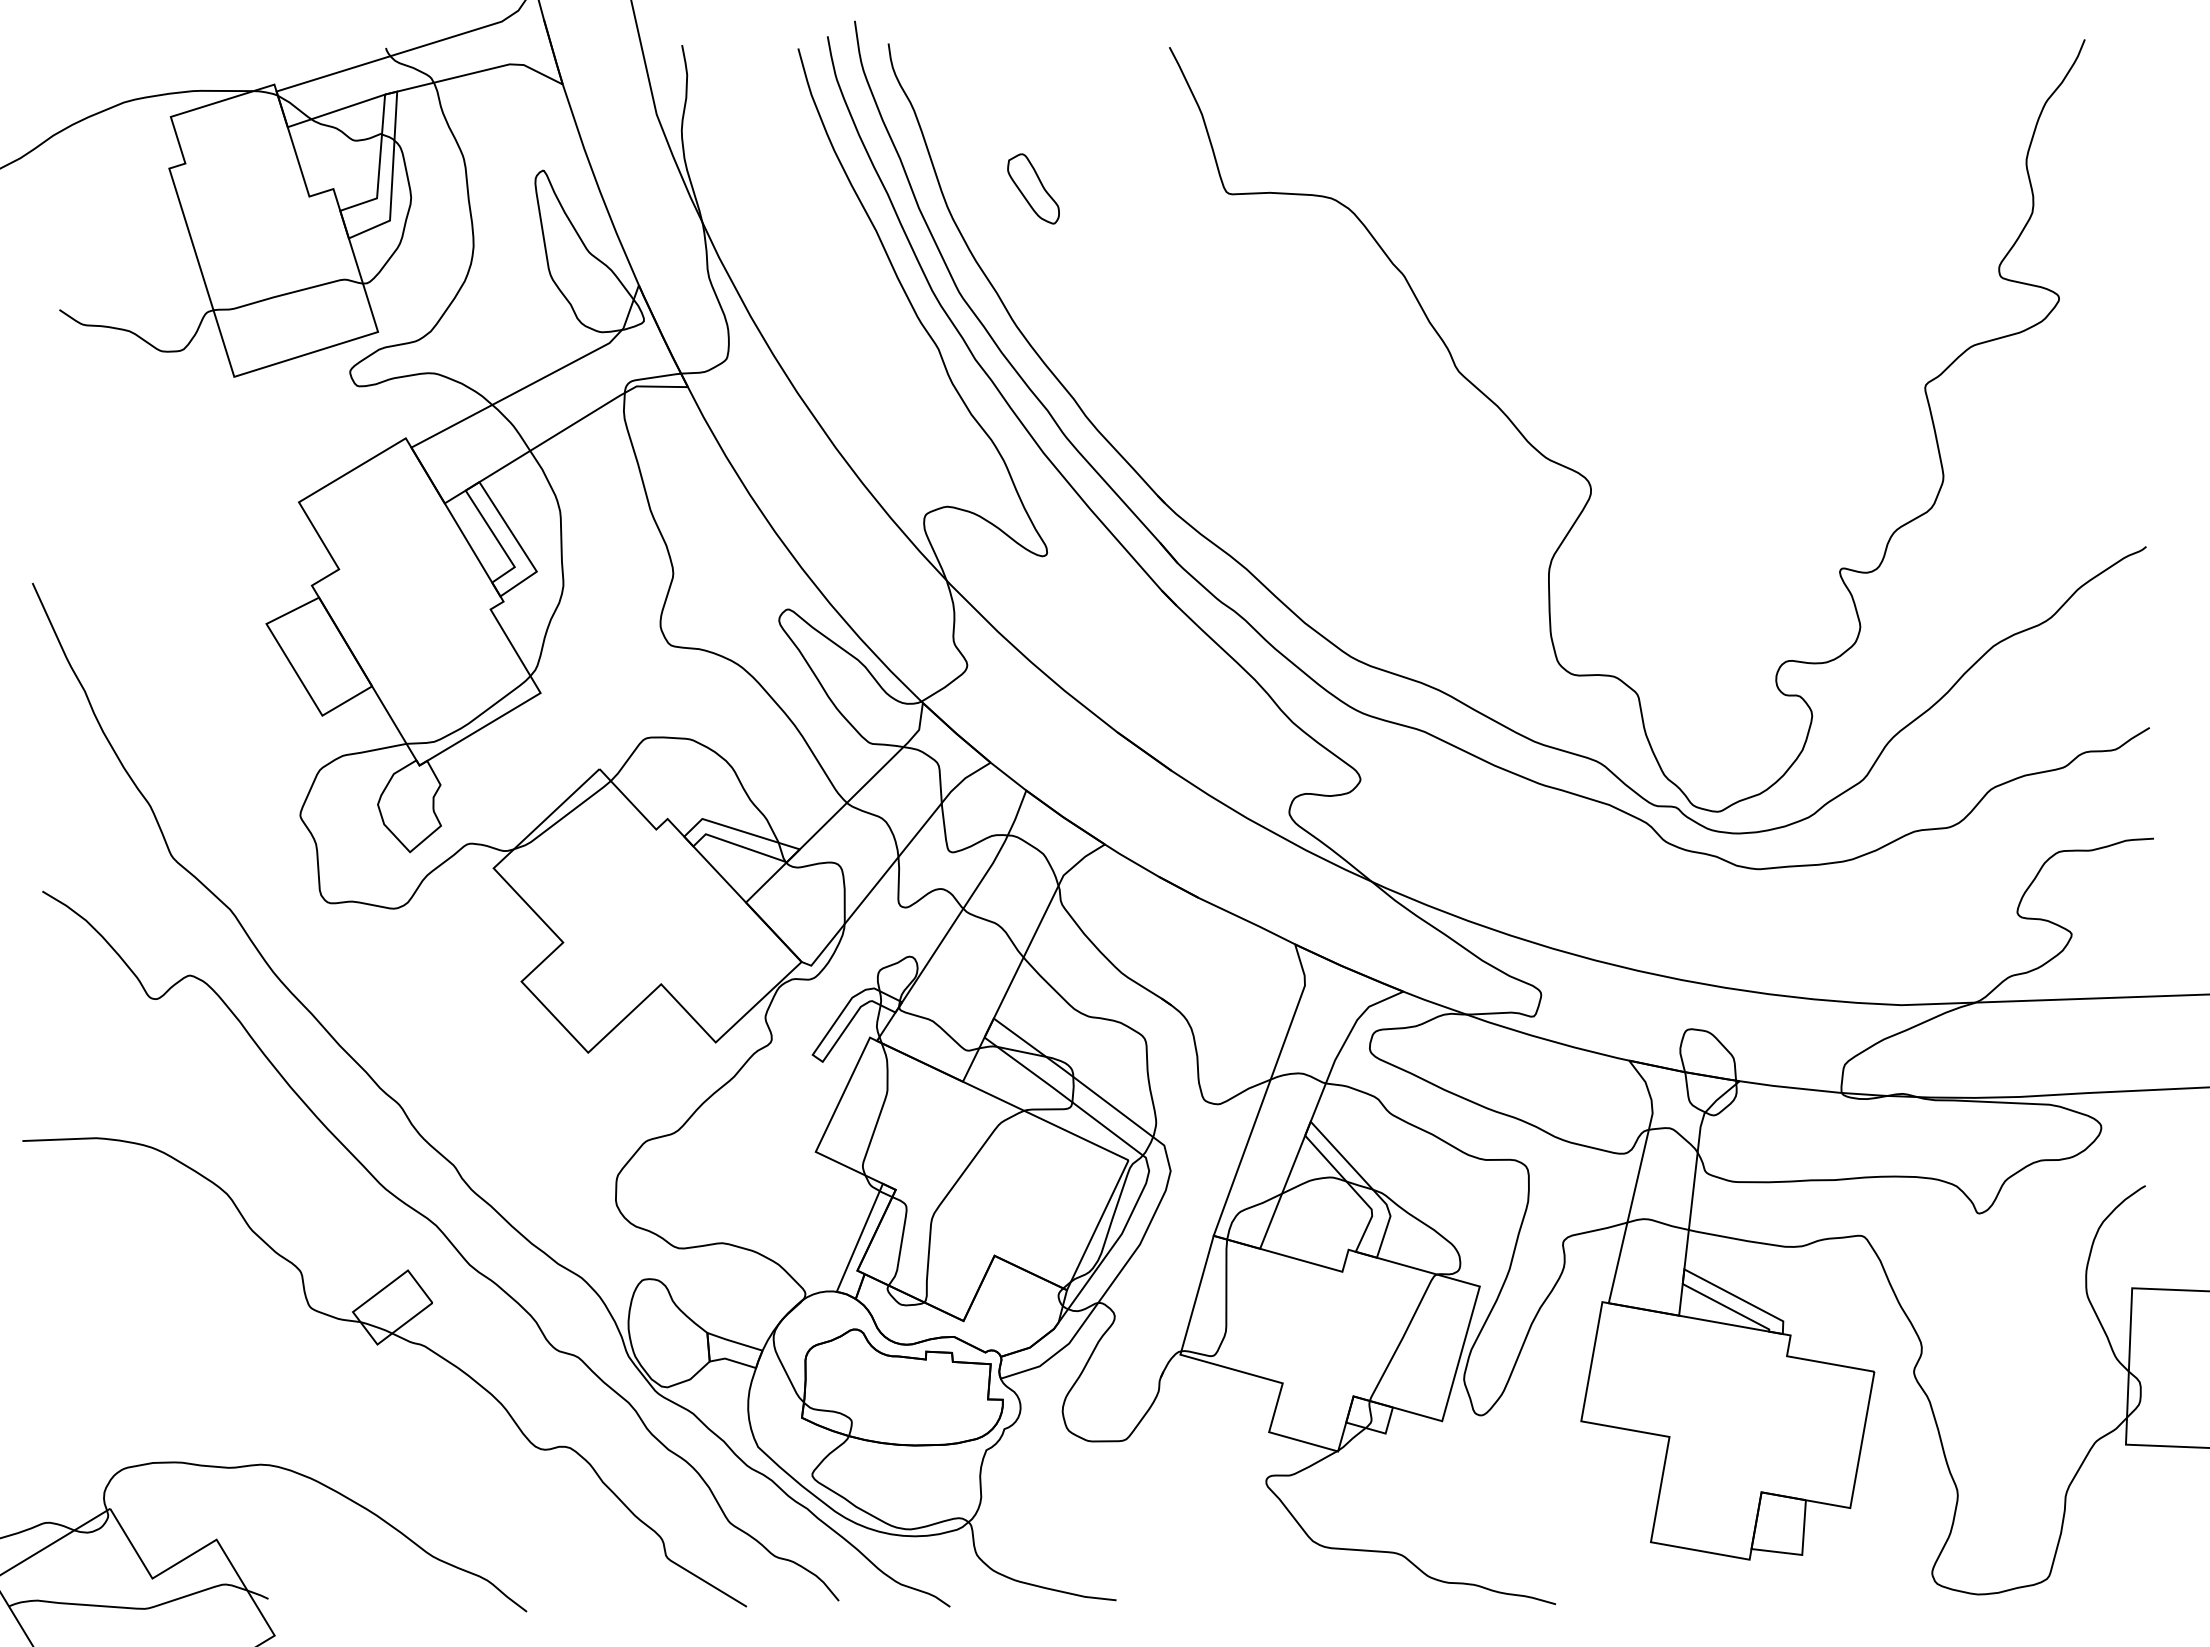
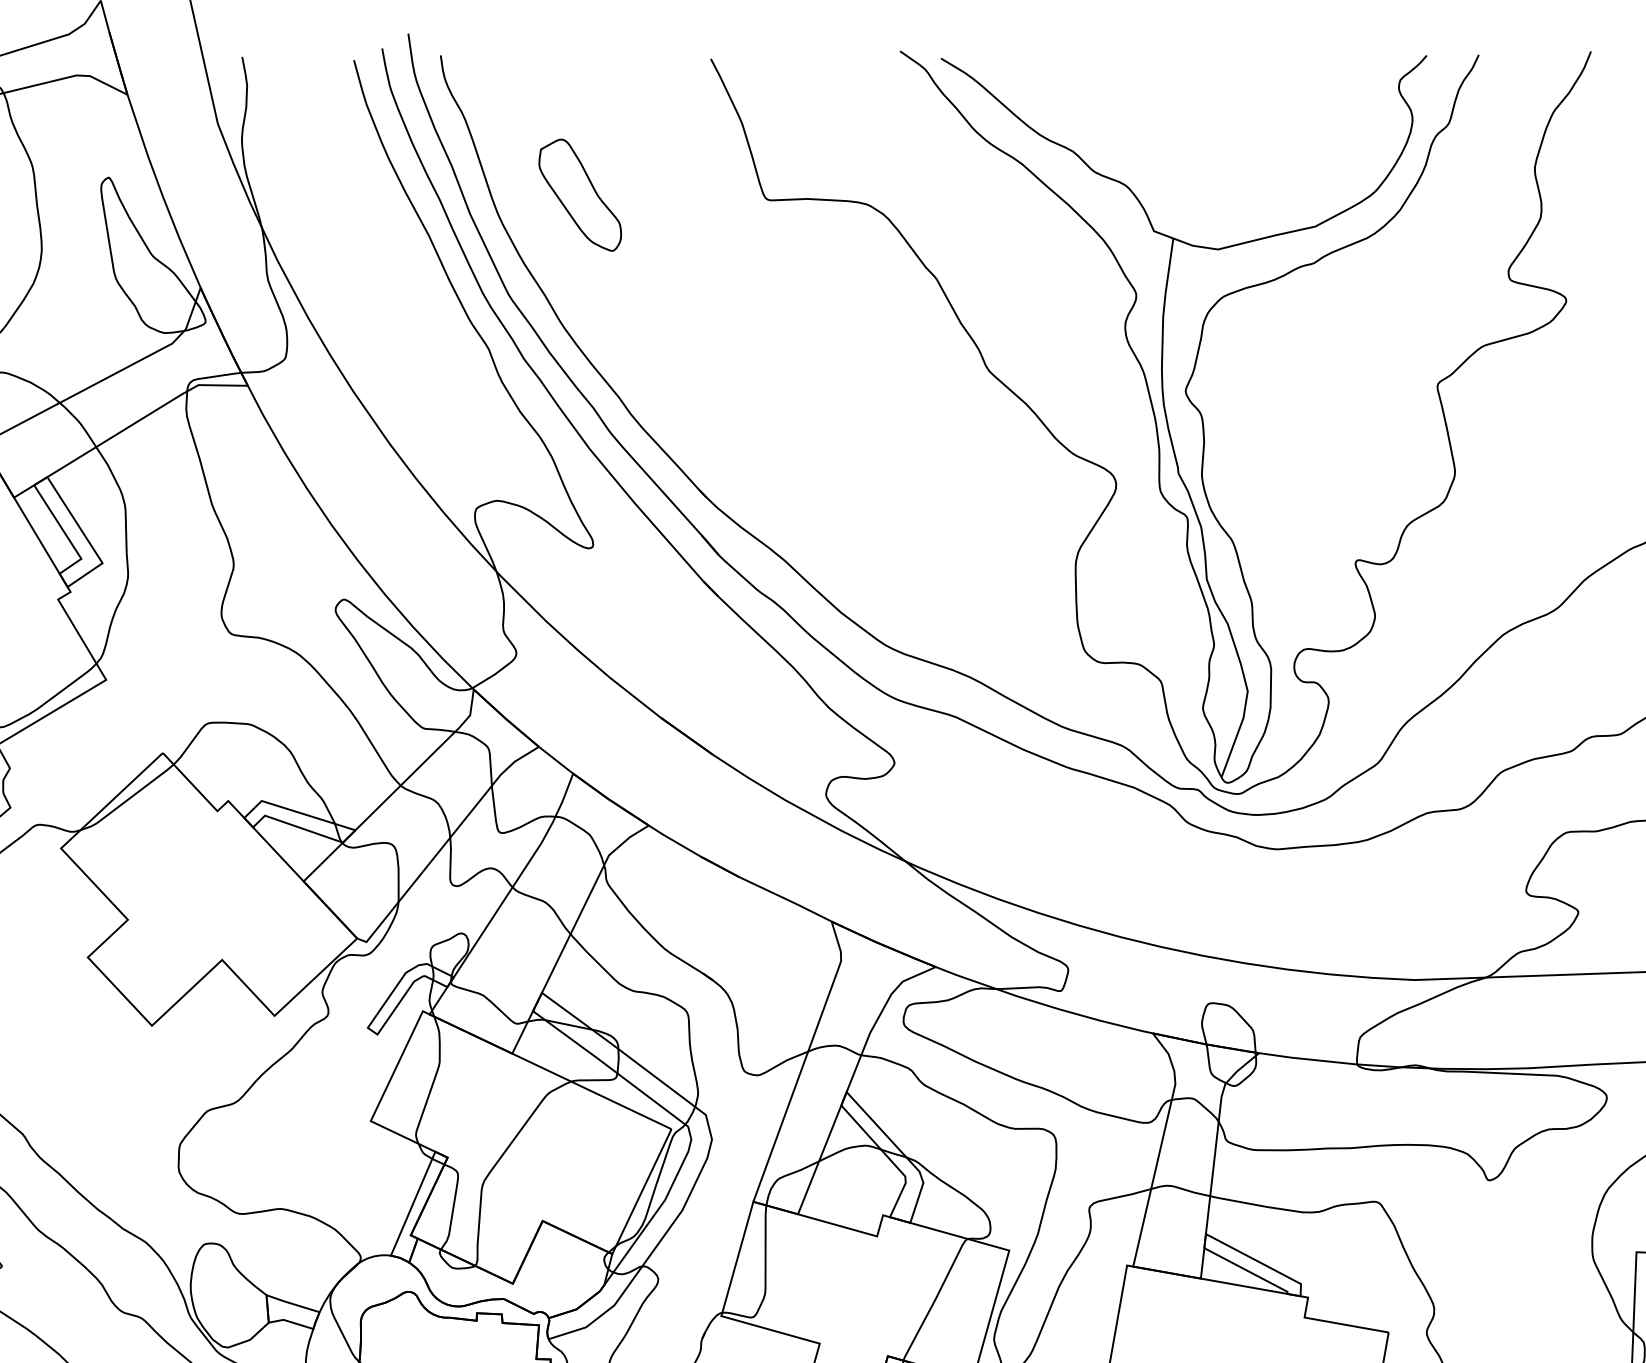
part: (1033, 188) -> (580, 194), size x1.67
part: (1675, 413) -> (1197, 411), added

